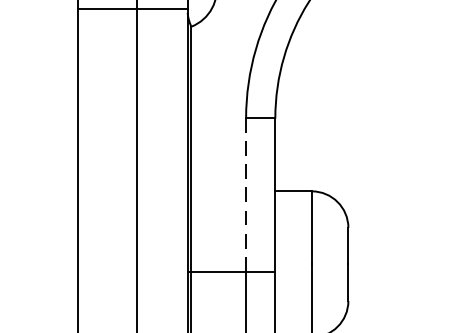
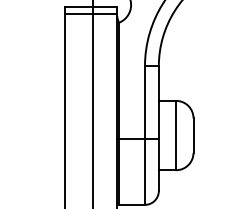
line: (245, 194) -> (144, 102), dashed -> solid

